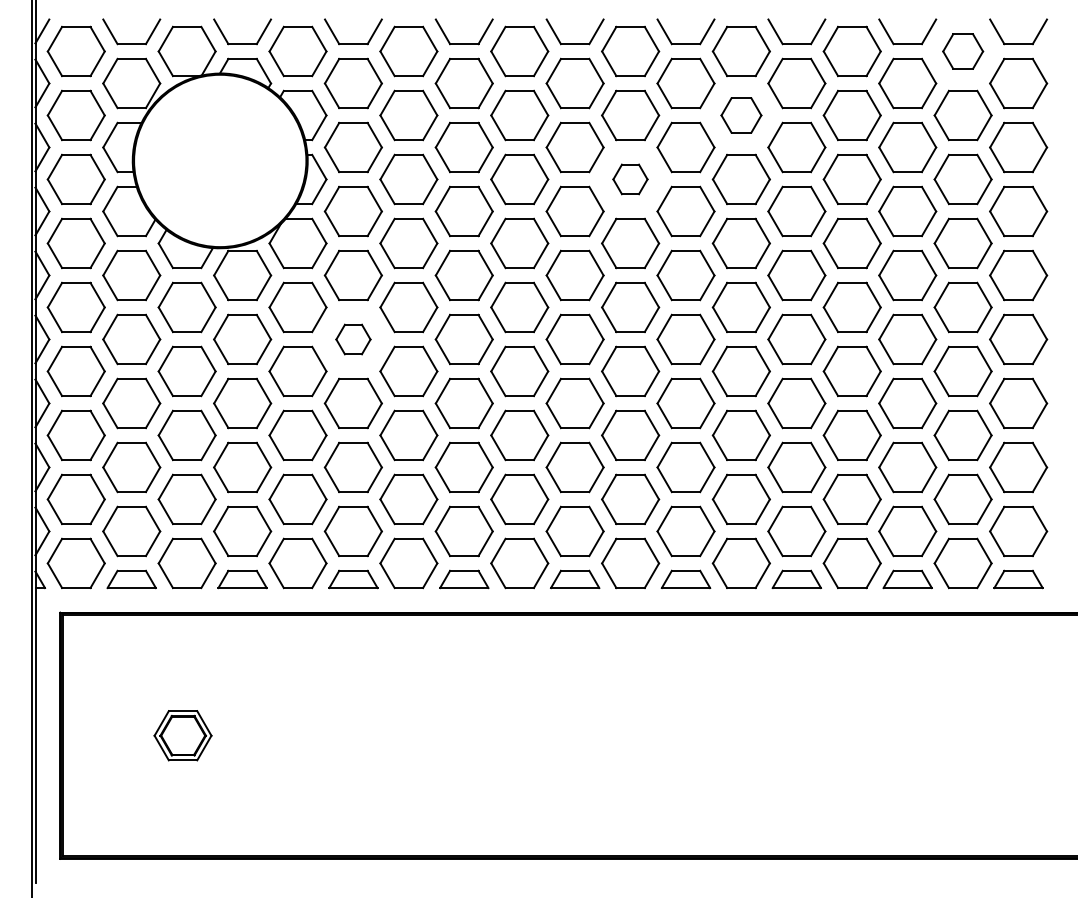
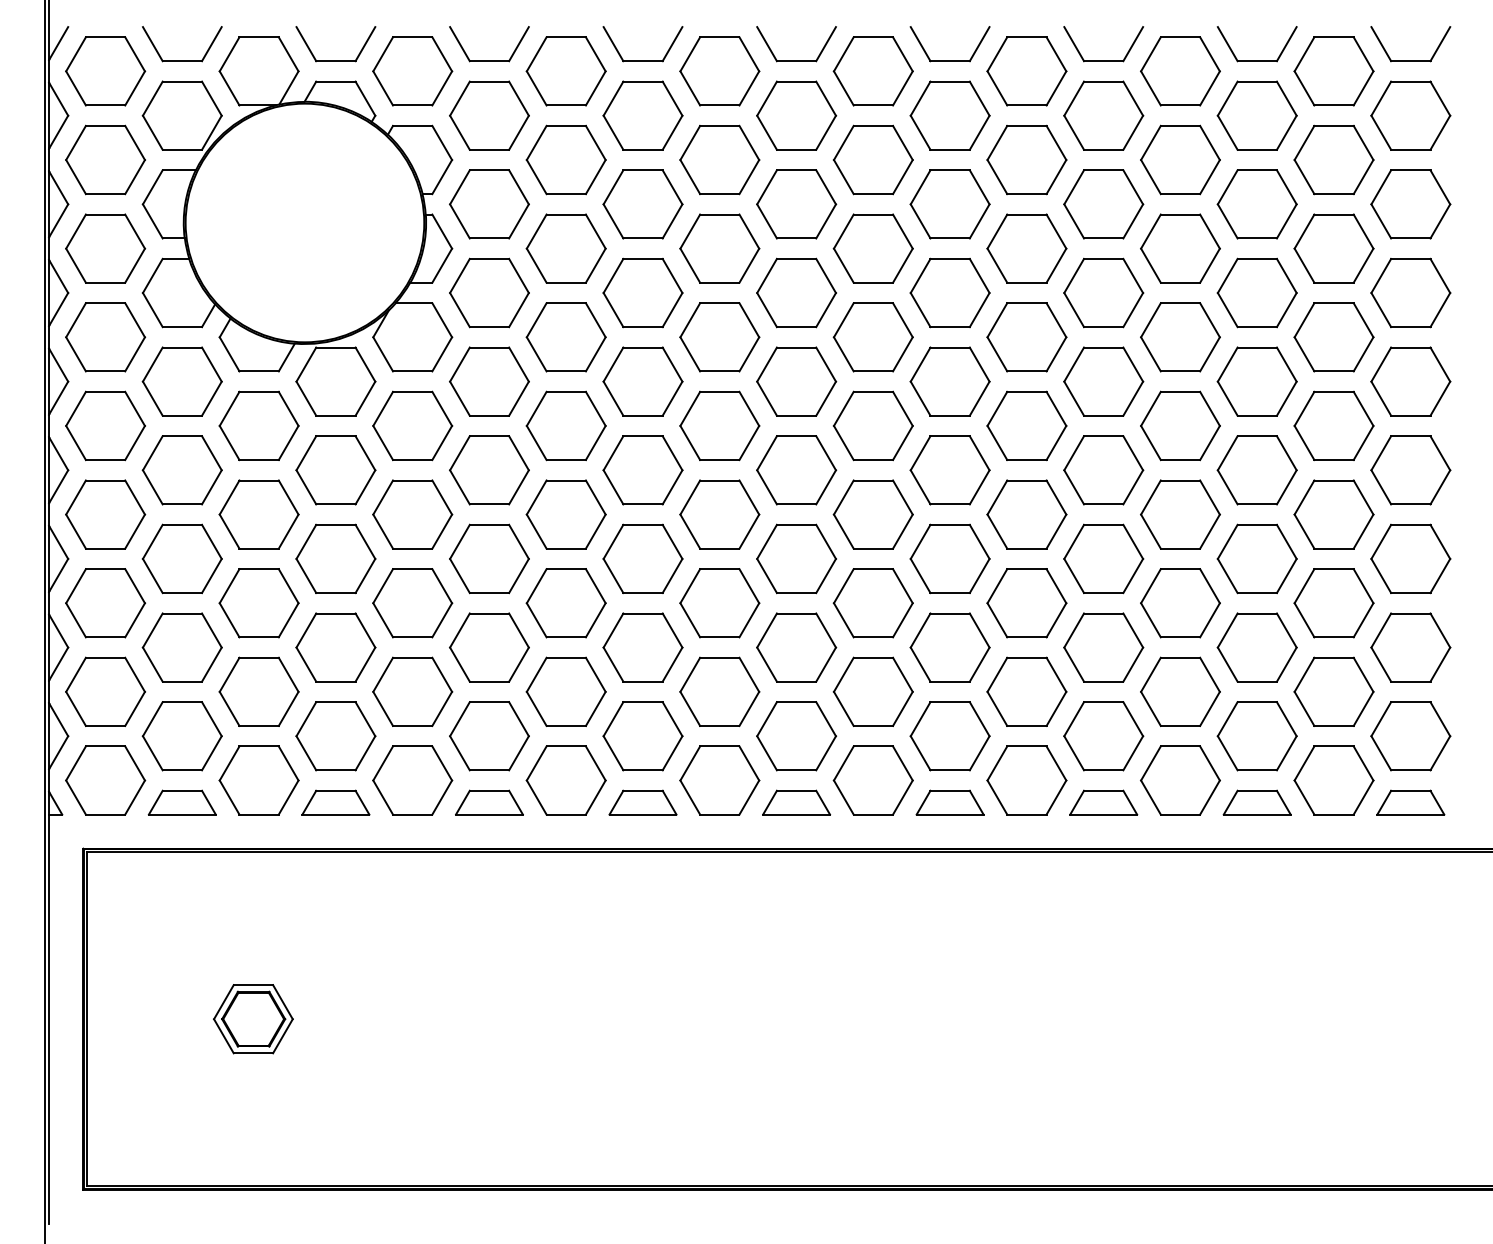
part: (962, 51) -> (1333, 71), size x1.43
part: (741, 115) -> (1026, 159), size x1.43
part: (629, 179) -> (872, 248), size x1.67
part: (353, 339) -> (489, 470), size x1.67

